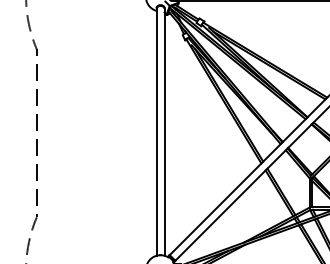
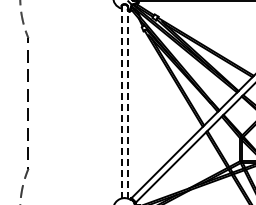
line: (156, 132) -> (121, 102), solid -> dashed
line: (164, 132) -> (127, 102), solid -> dashed

